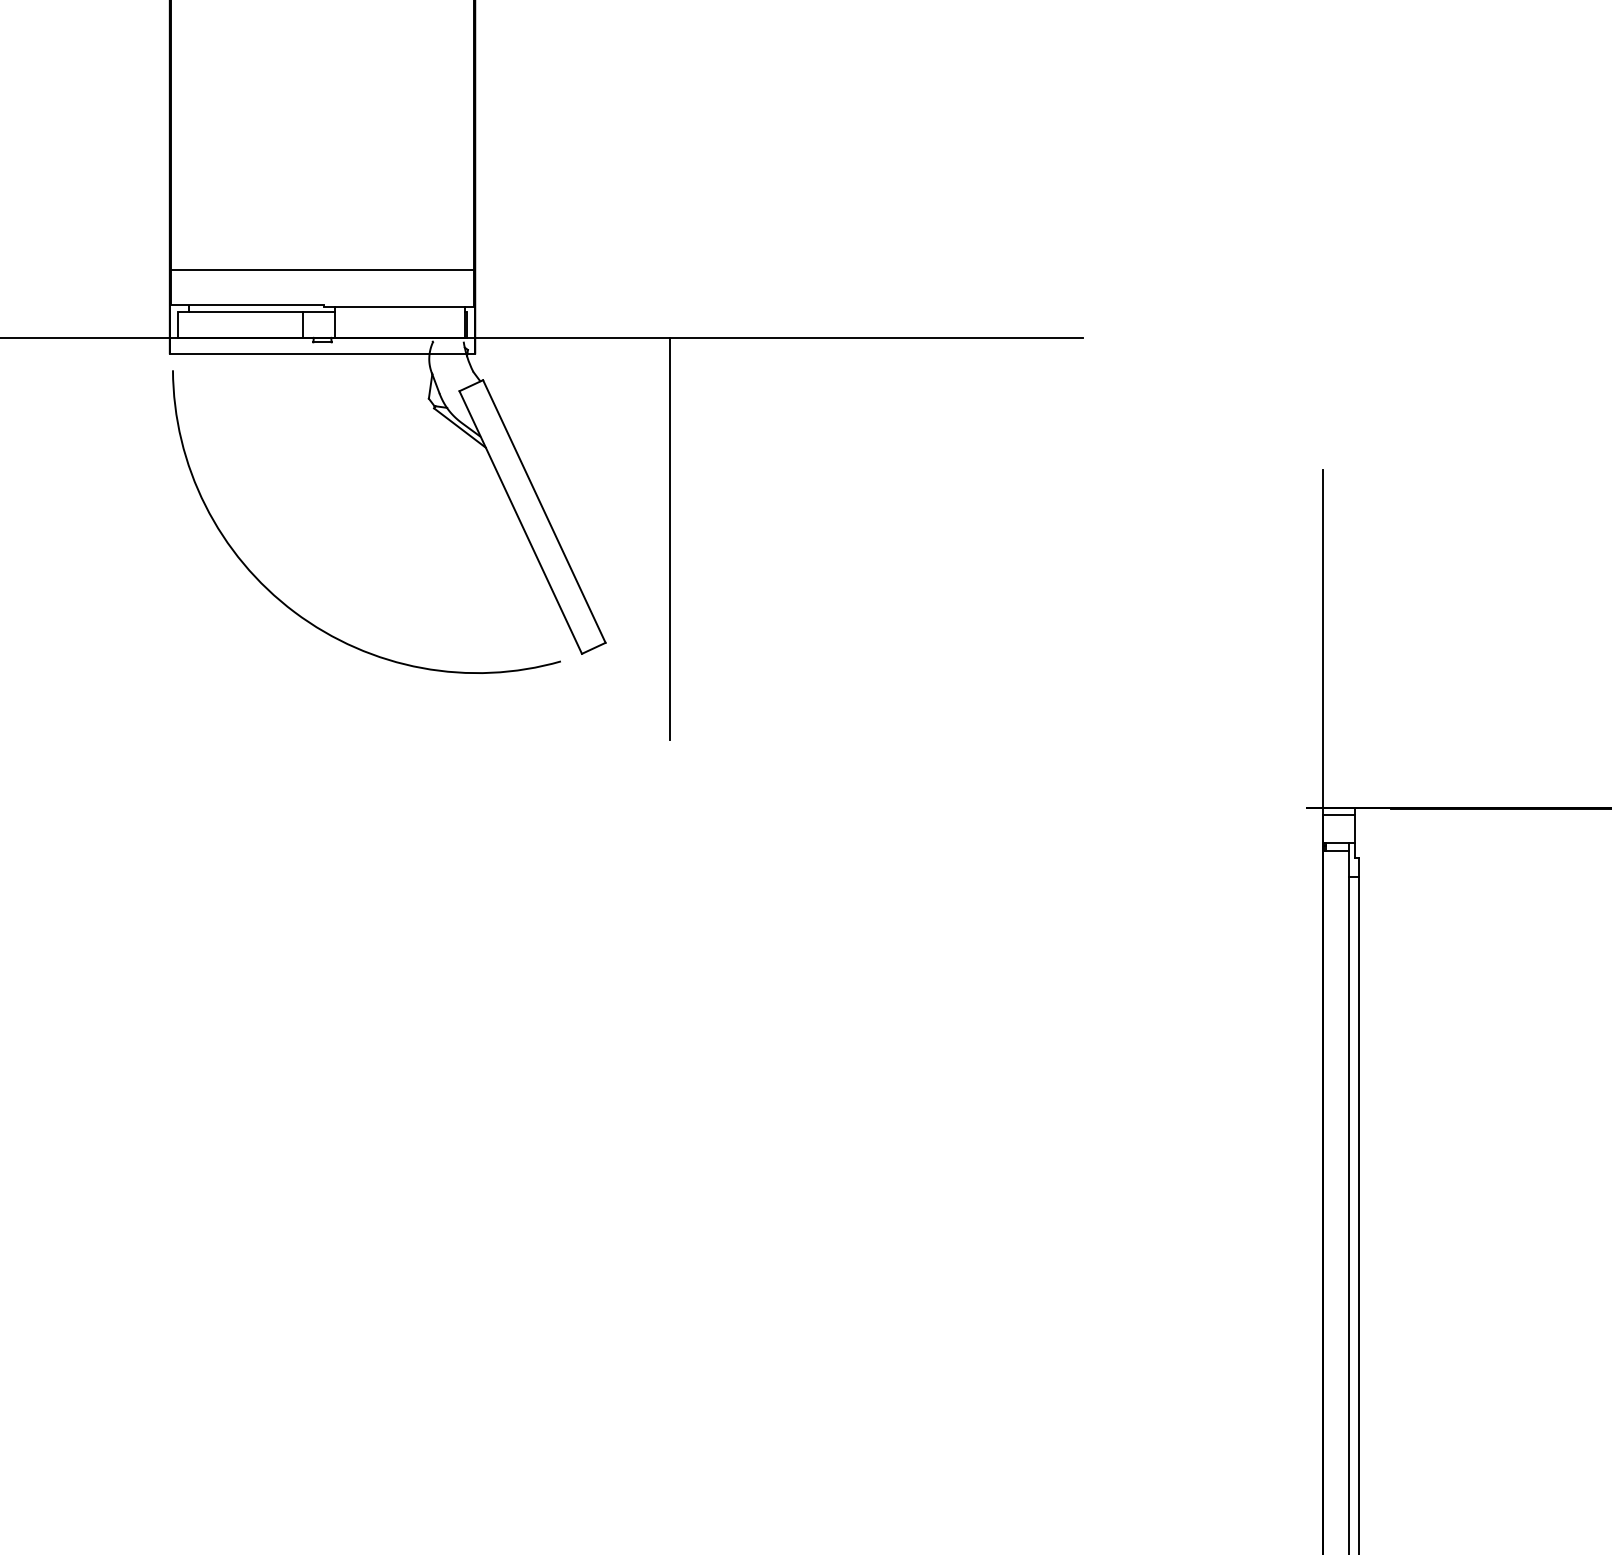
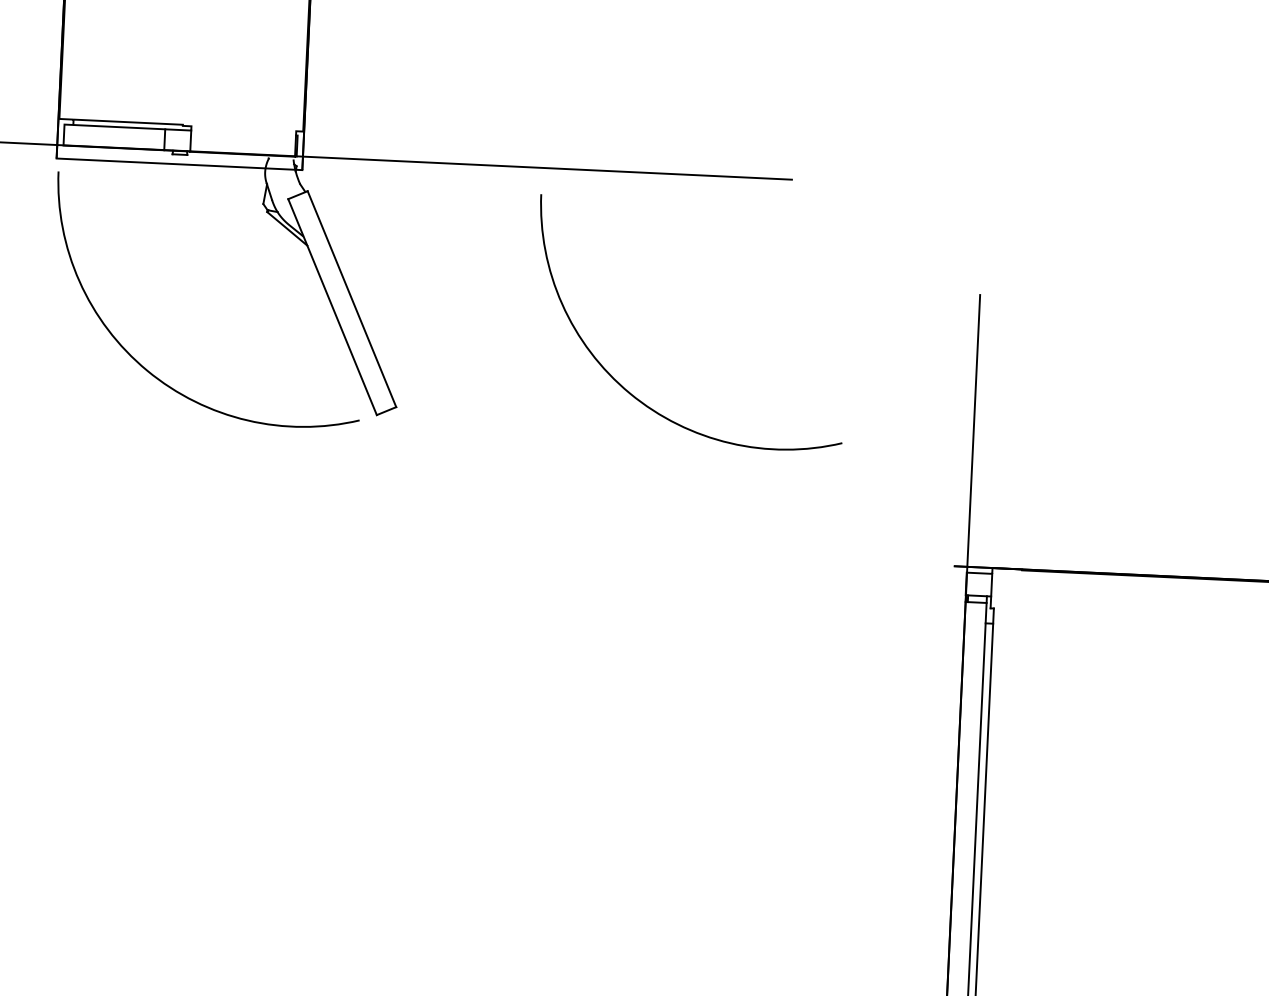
line: (322, 269) -> (182, 96), removed
line: (400, 306) -> (244, 128), removed
line: (670, 538) -> (452, 325), removed
arc: (898, 613) -> (633, 394), added

